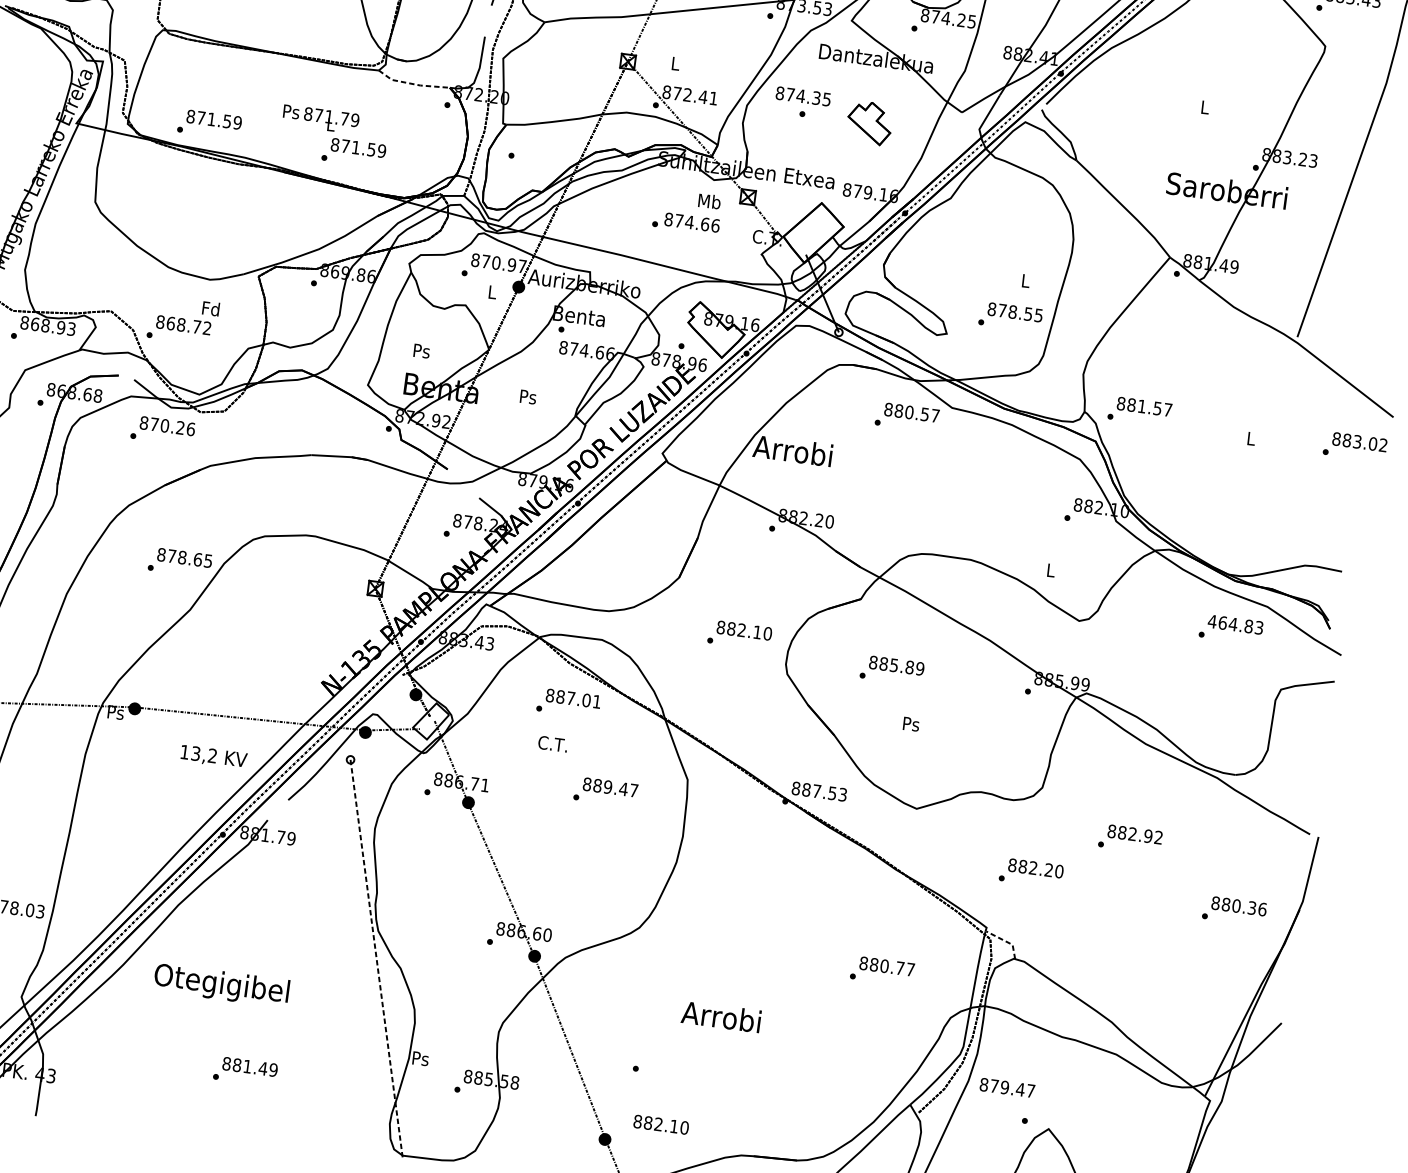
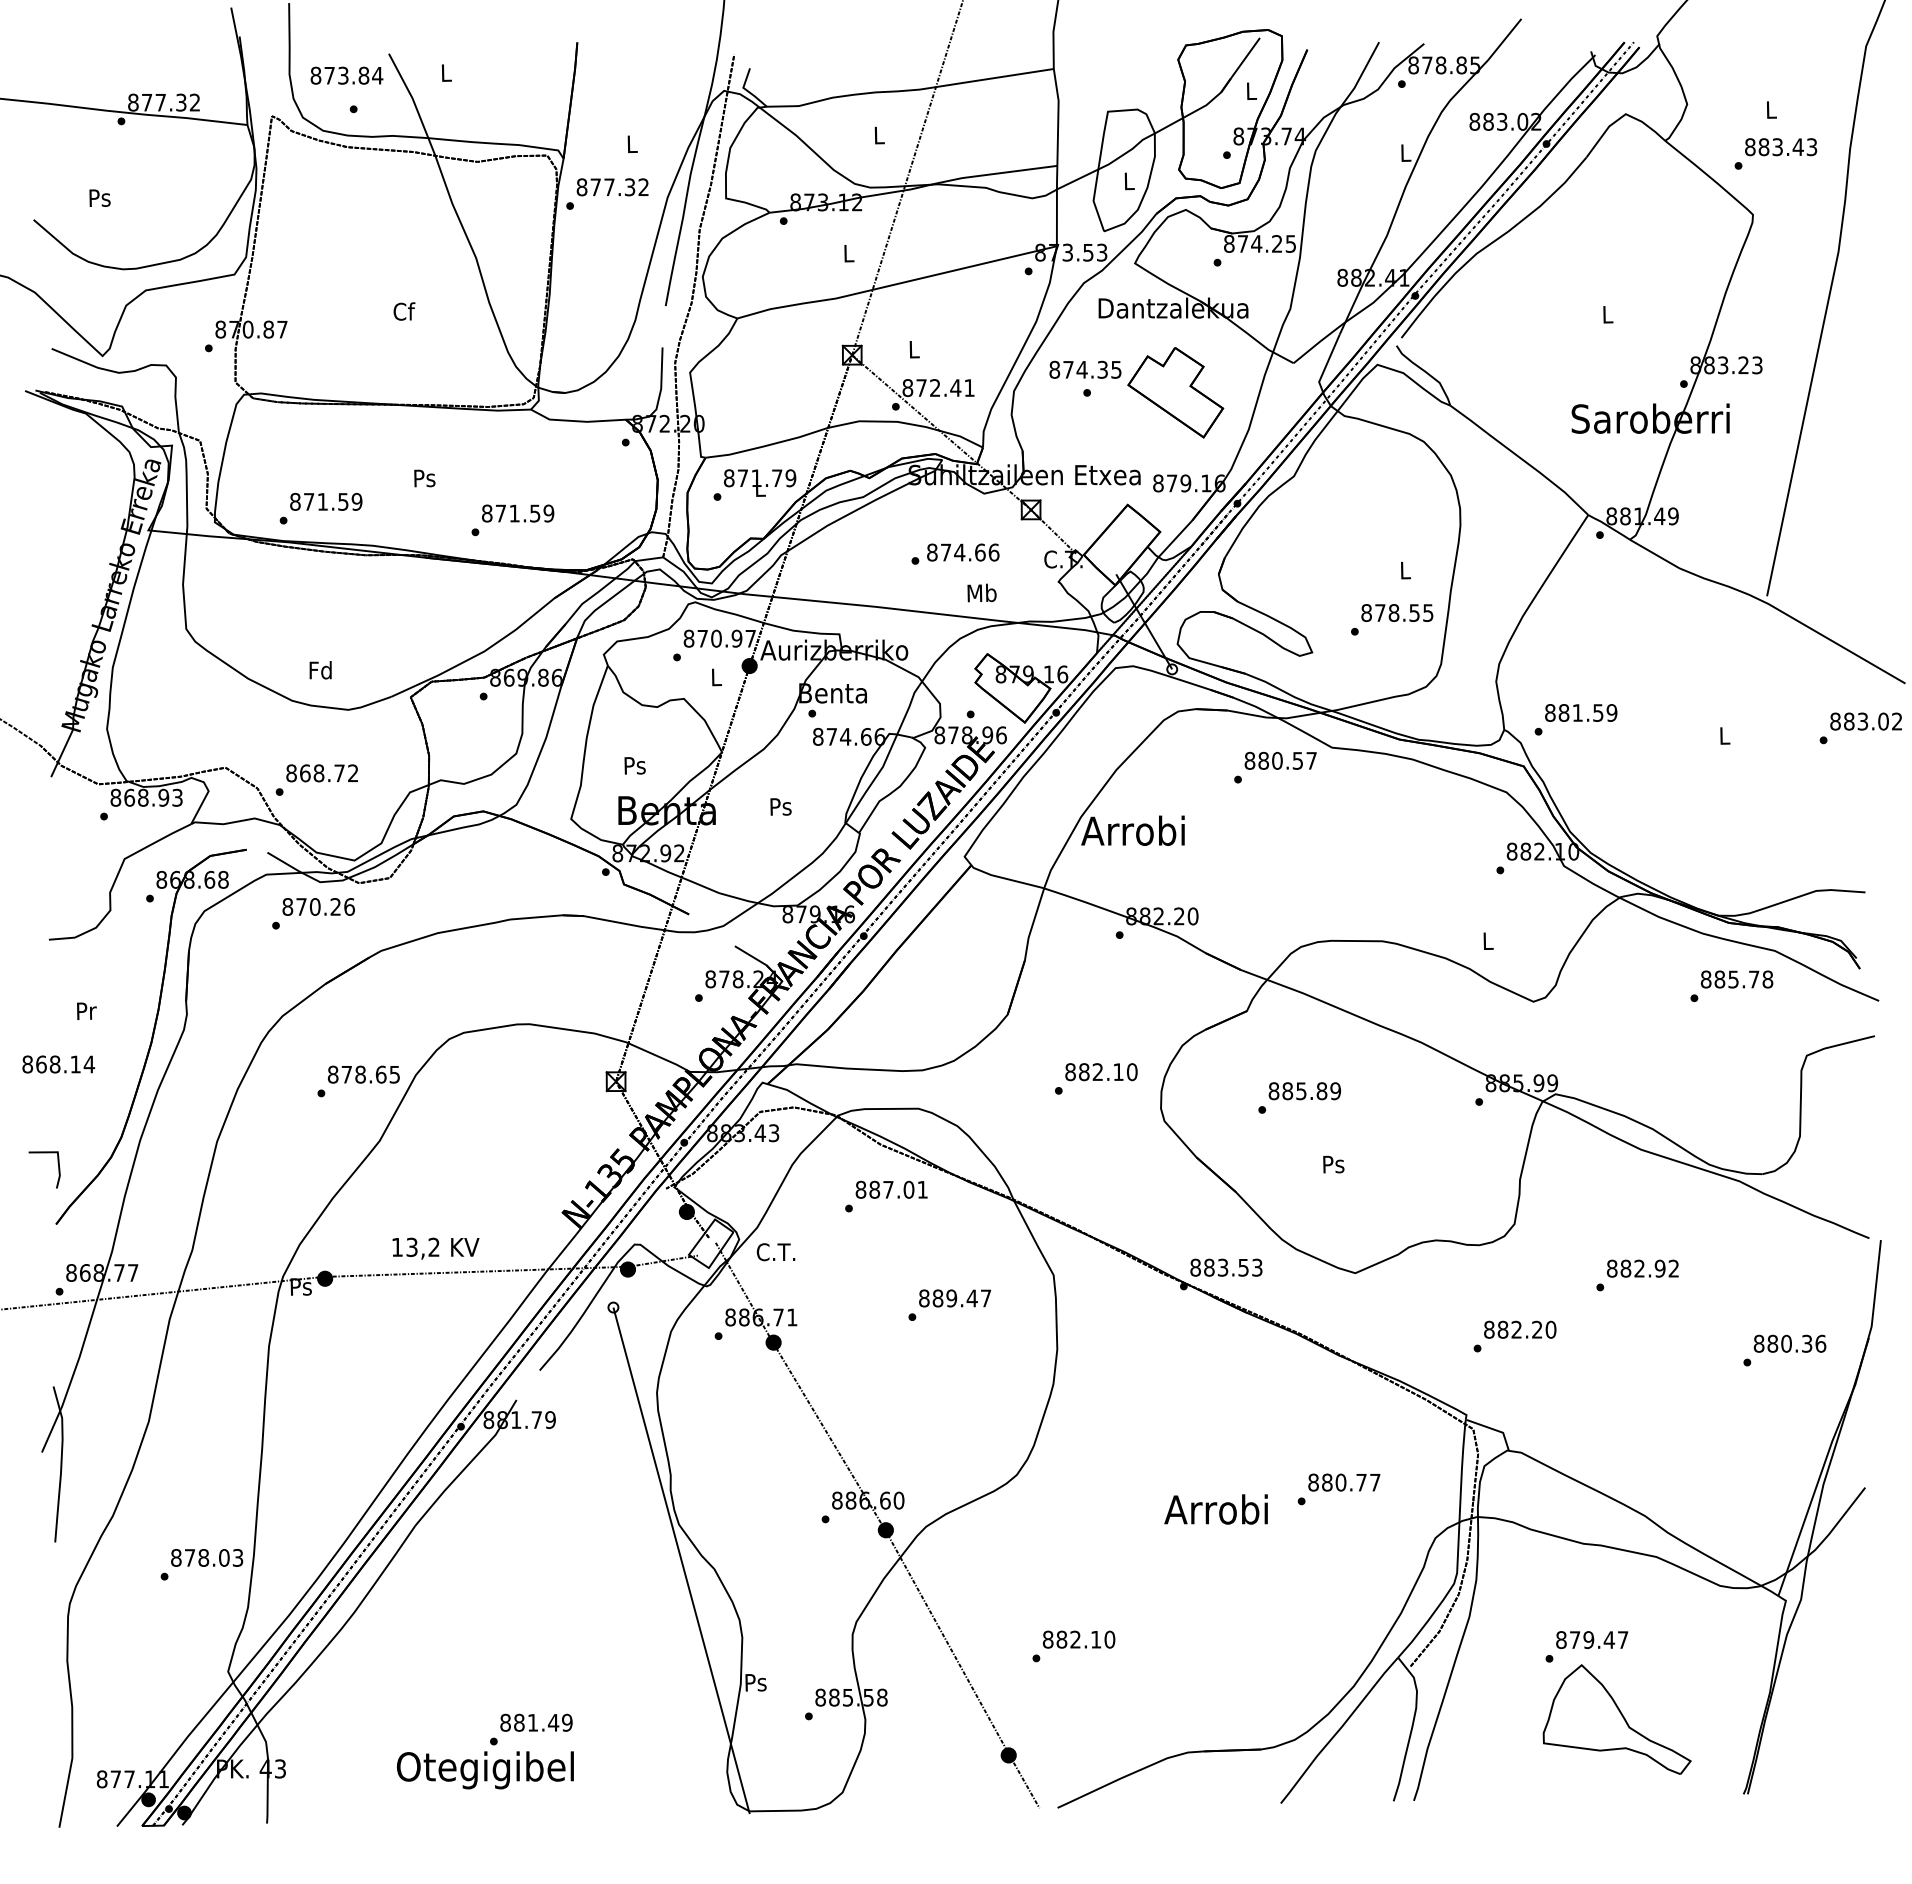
line: (412, 84) -> (577, 421), dashed -> solid
text: (331, 120) -> (760, 482), moved
part: (869, 122) -> (1175, 392), size x1.67
text: (709, 200) -> (981, 592), moved
text: (210, 308) -> (320, 670), moved
text: (1167, 409) -> (1611, 712), 881.57 -> 881.59
text: (1235, 624) -> (1736, 979), 464.83 -> 885.78
text: (552, 744) -> (775, 1252), moved
text: (213, 756) -> (435, 1248), moved
text: (817, 791) -> (1223, 1267), 887.53 -> 883.53
line: (1005, 941) -> (1493, 1429), dashed -> solid
line: (376, 959) -> (681, 1561), dashed -> solid
text: (221, 985) -> (485, 1770), moved
text: (720, 1016) -> (1215, 1509), moved
text: (1007, 1088) -> (1592, 1640), moved
text: (661, 1124) -> (1079, 1639), moved

